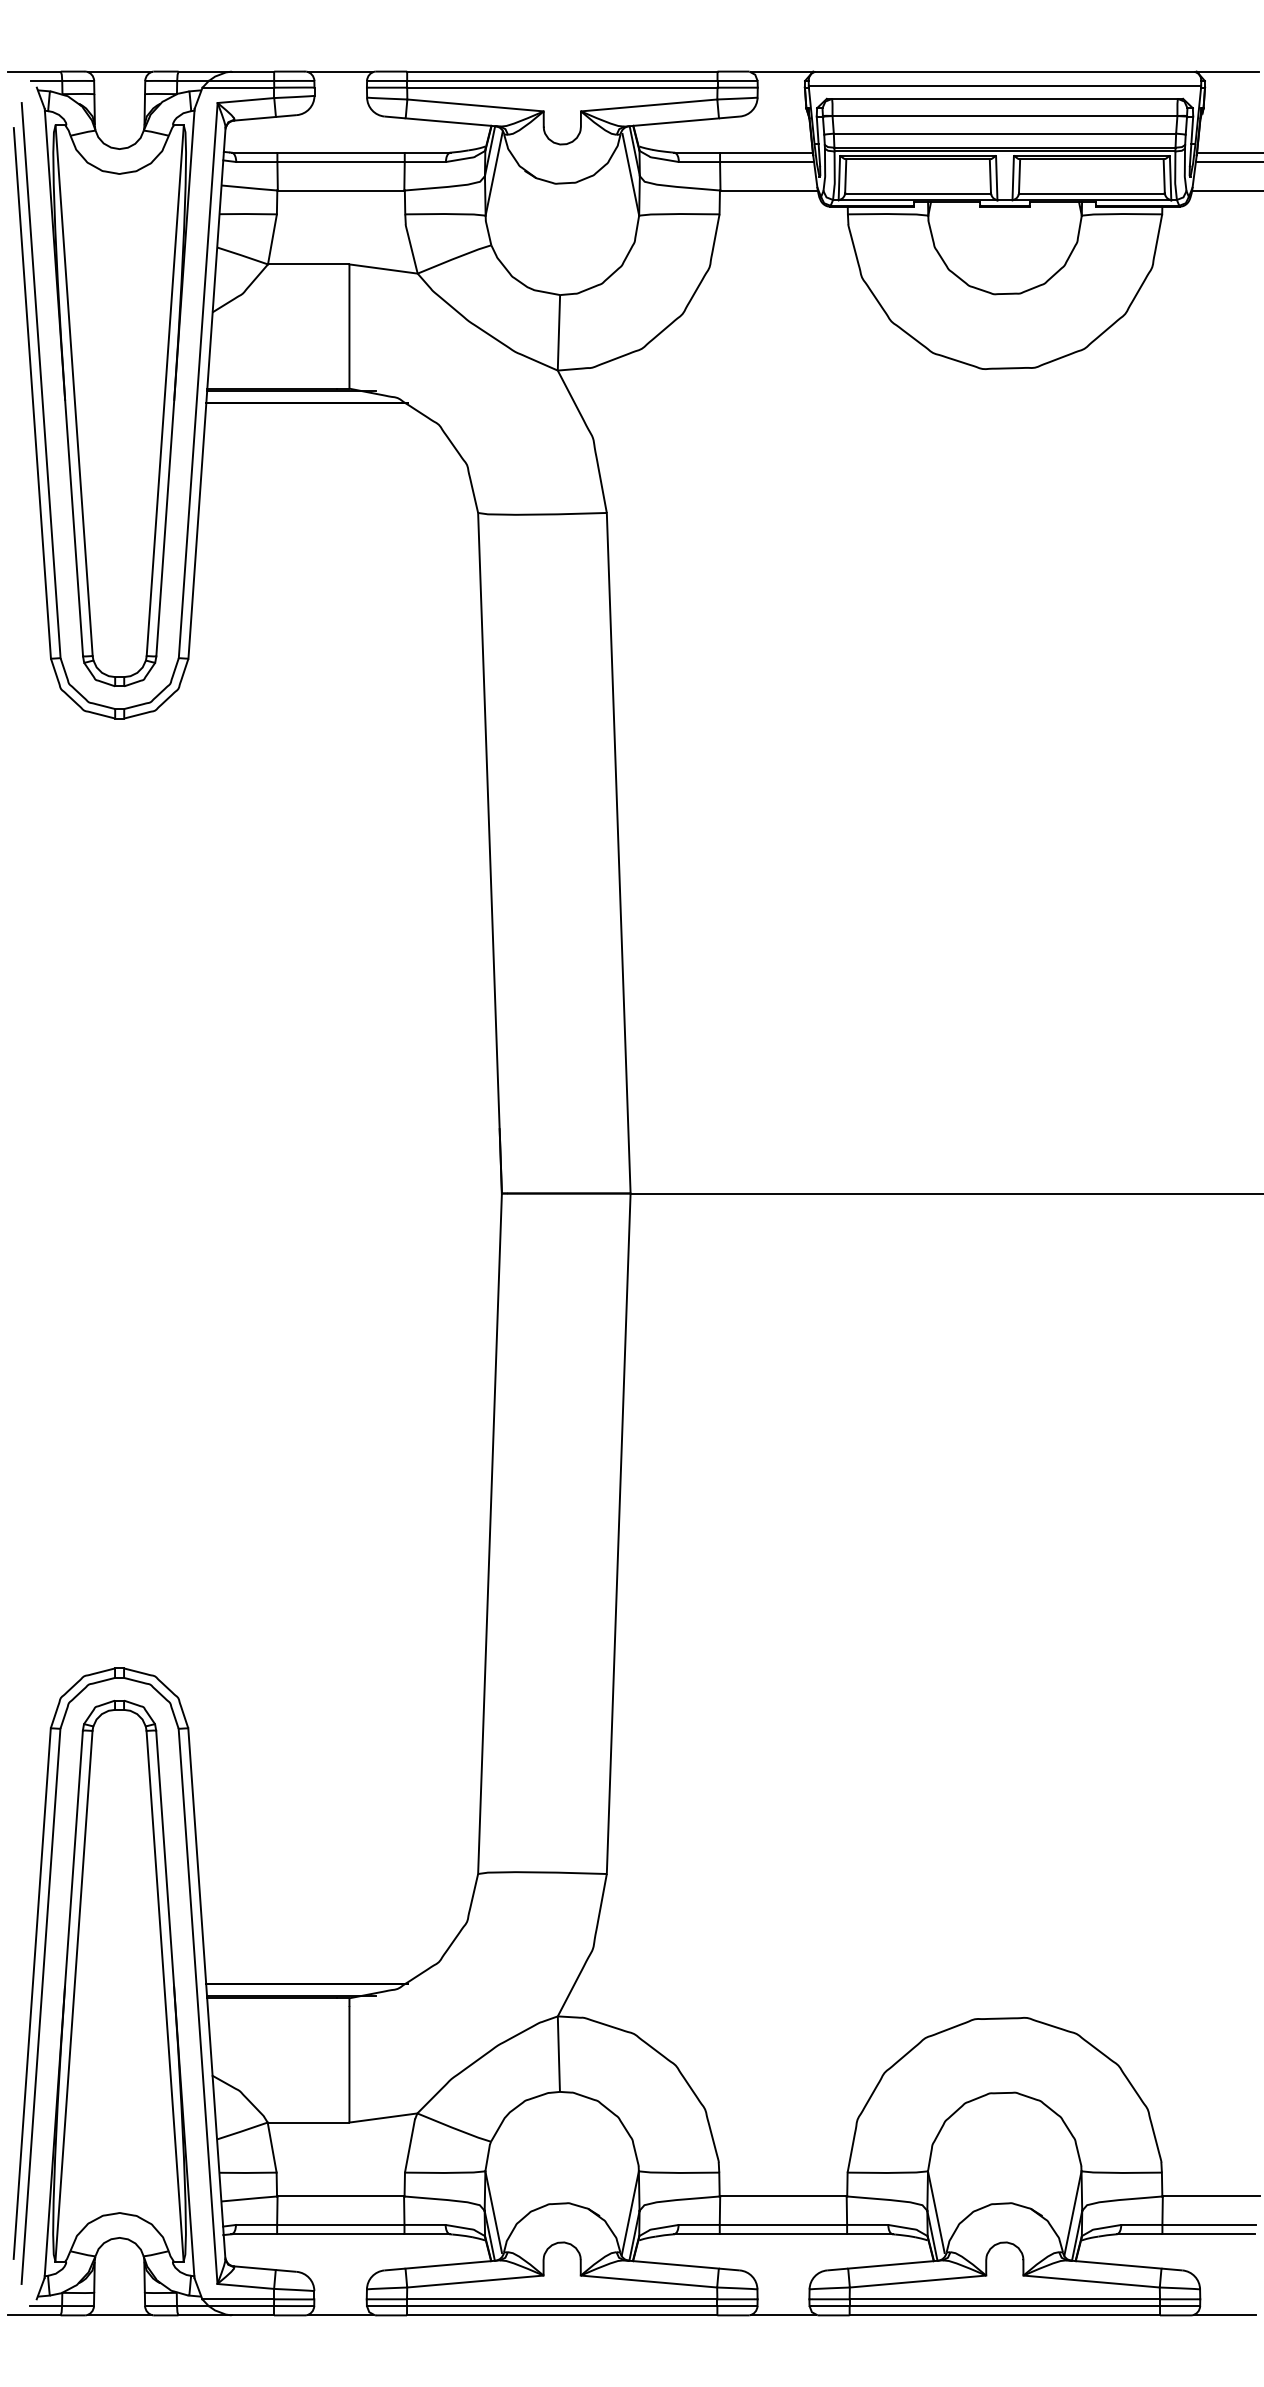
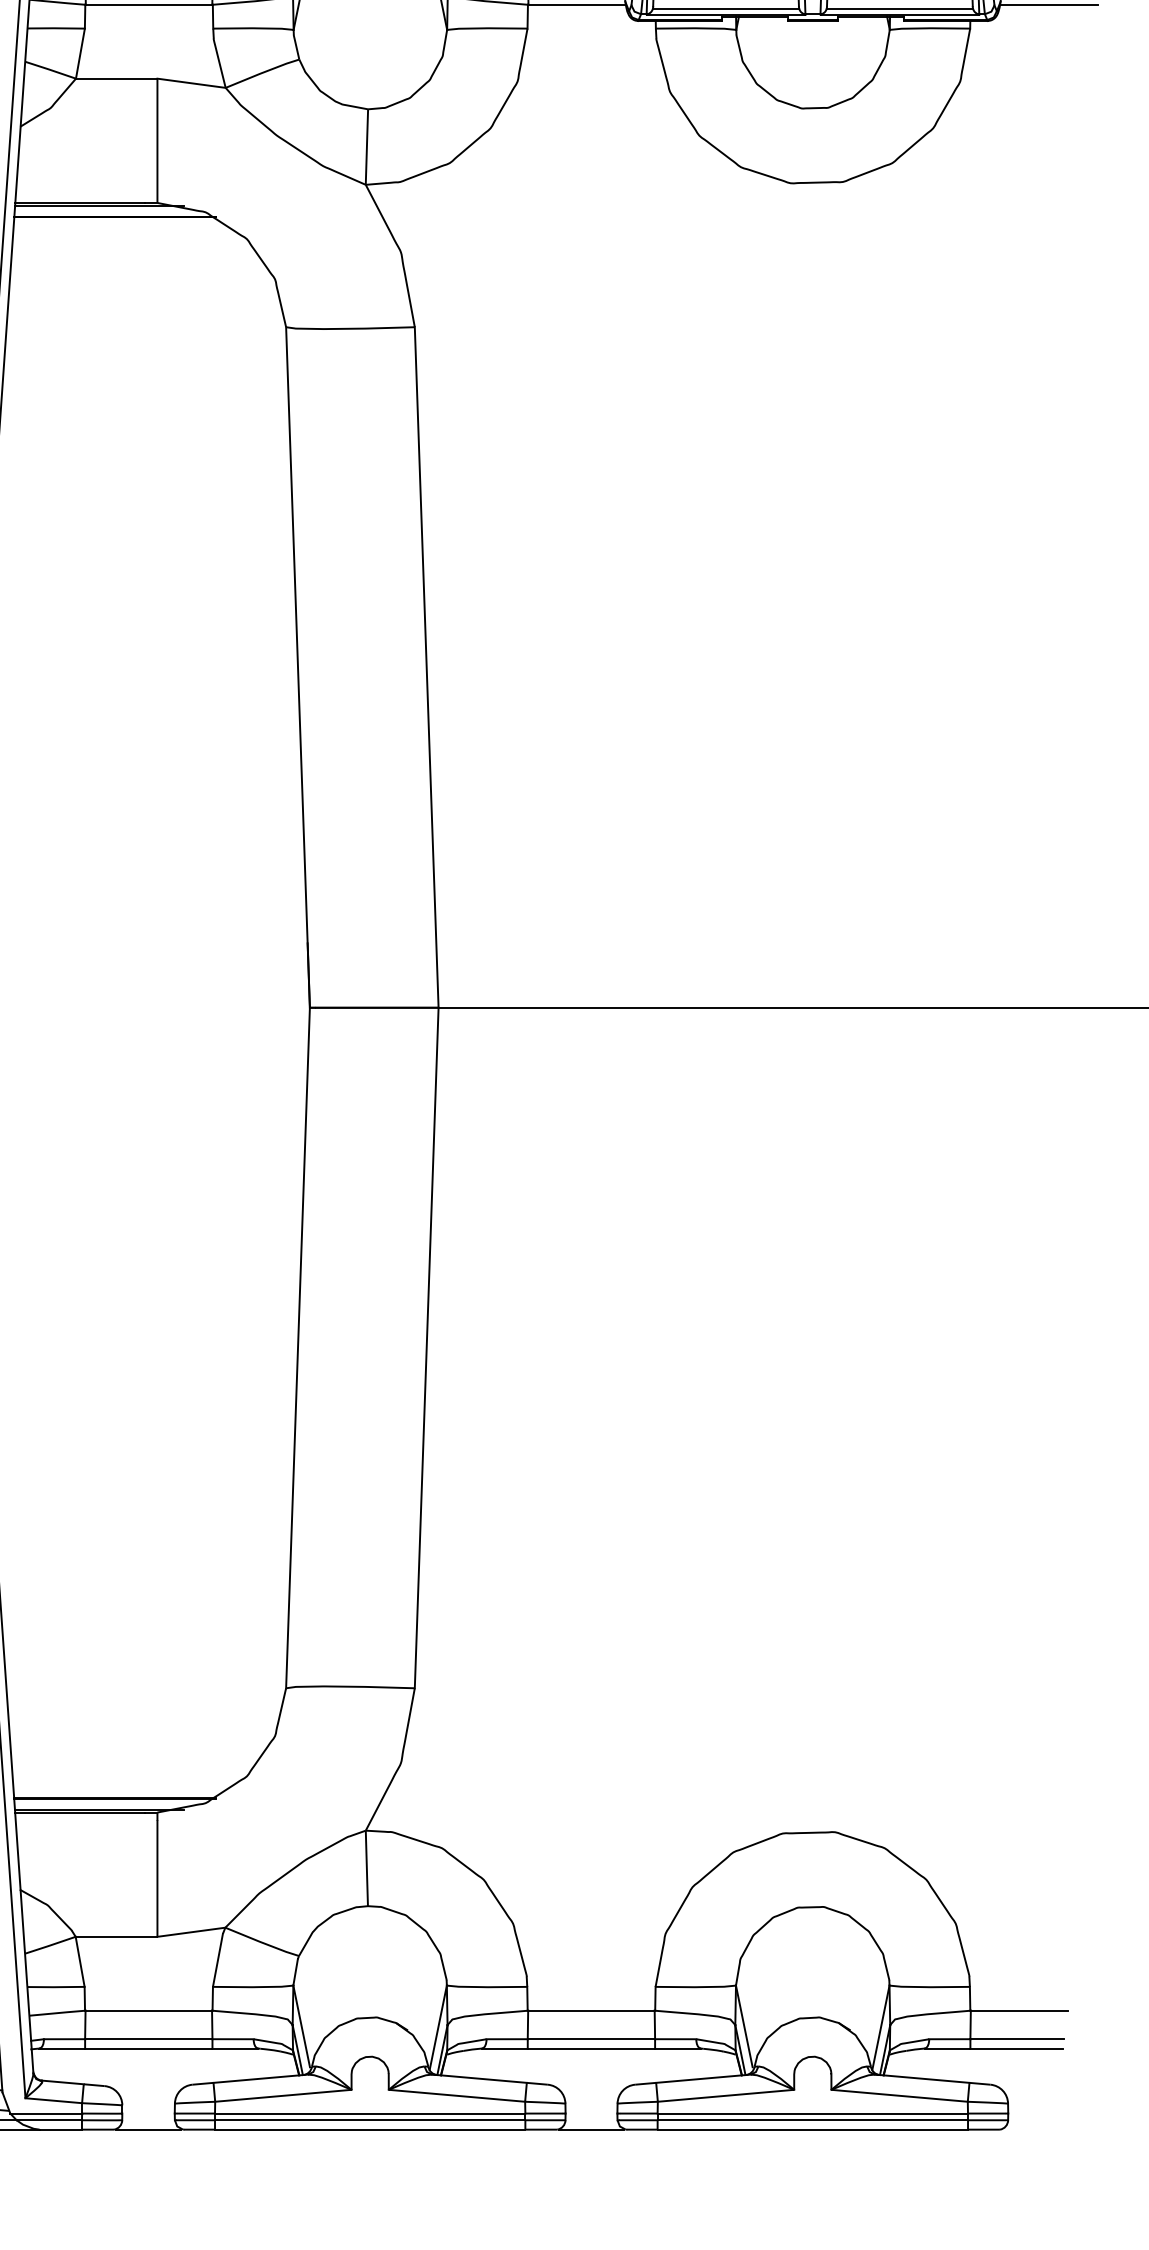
line: (1224, 2315) -> (1032, 2129), removed

